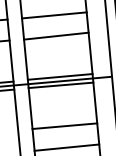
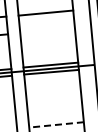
line: (56, 36) -> (47, 30), removed
line: (64, 125) -> (54, 106), removed
line: (66, 147) -> (56, 124), solid -> dashed

